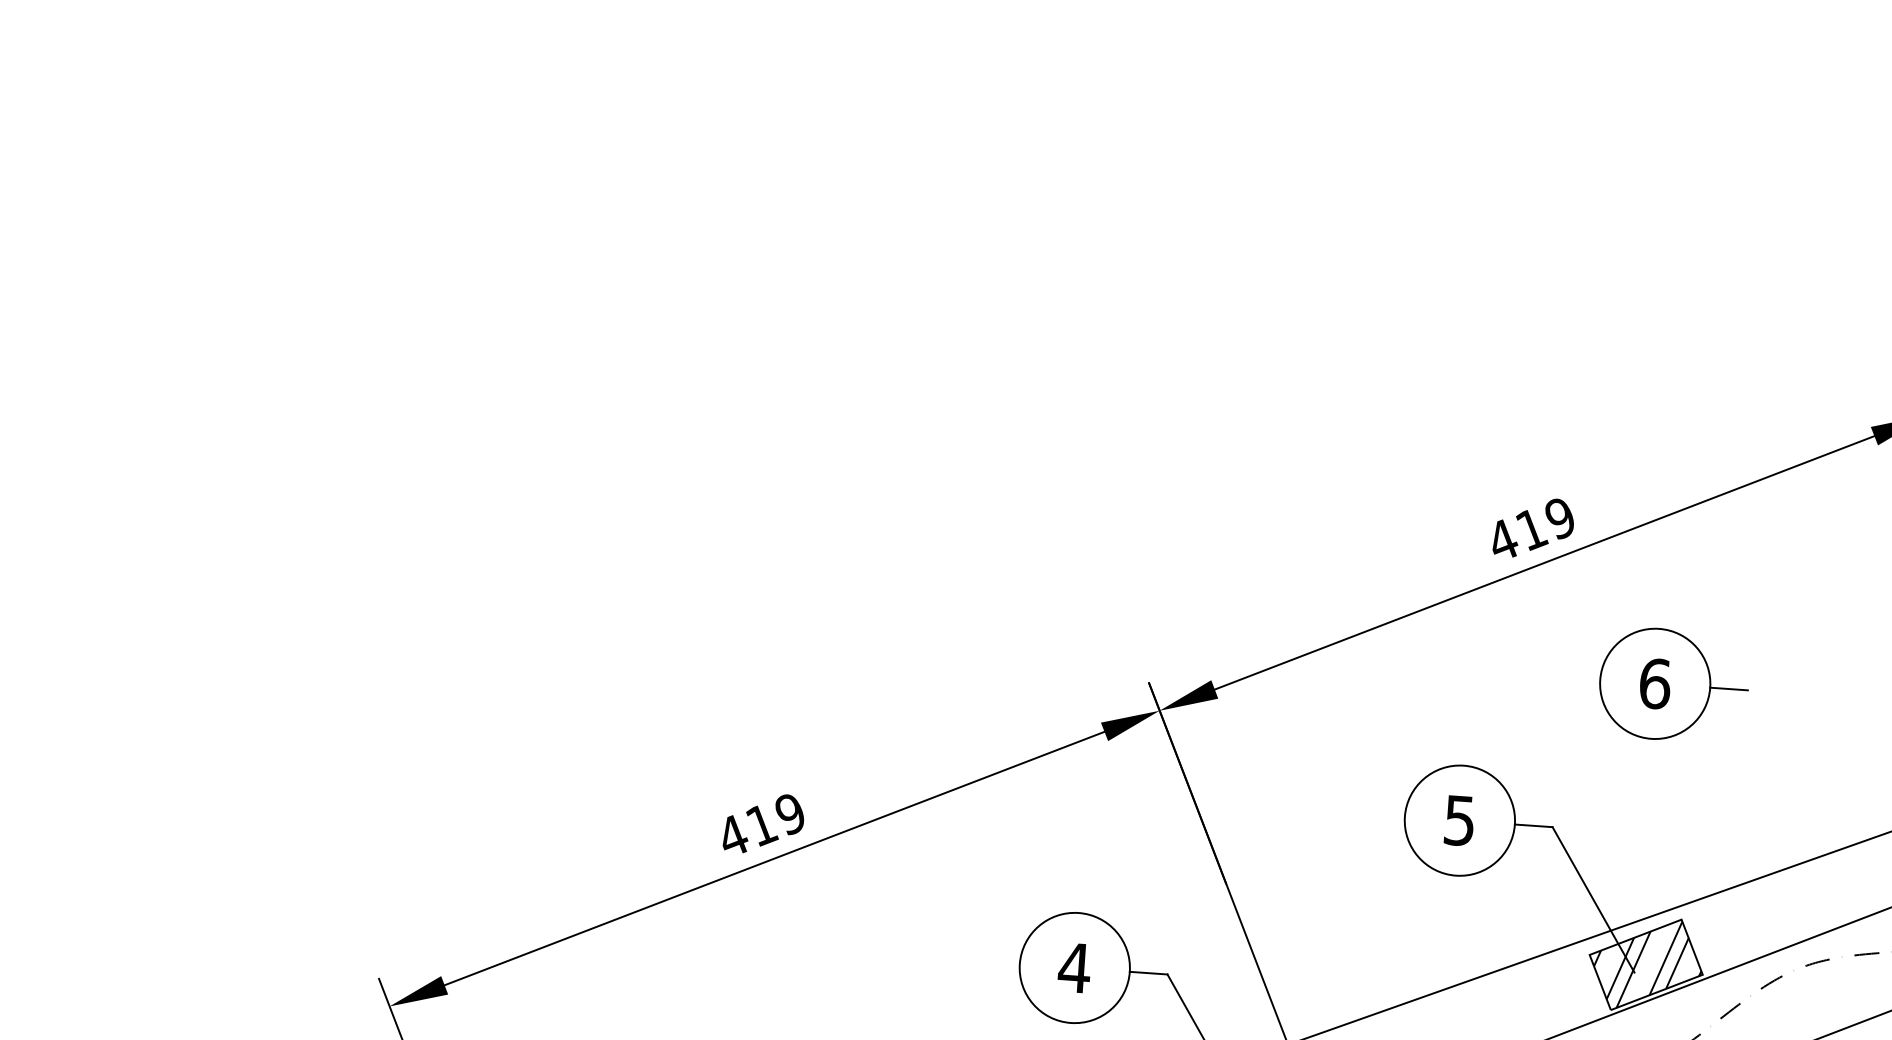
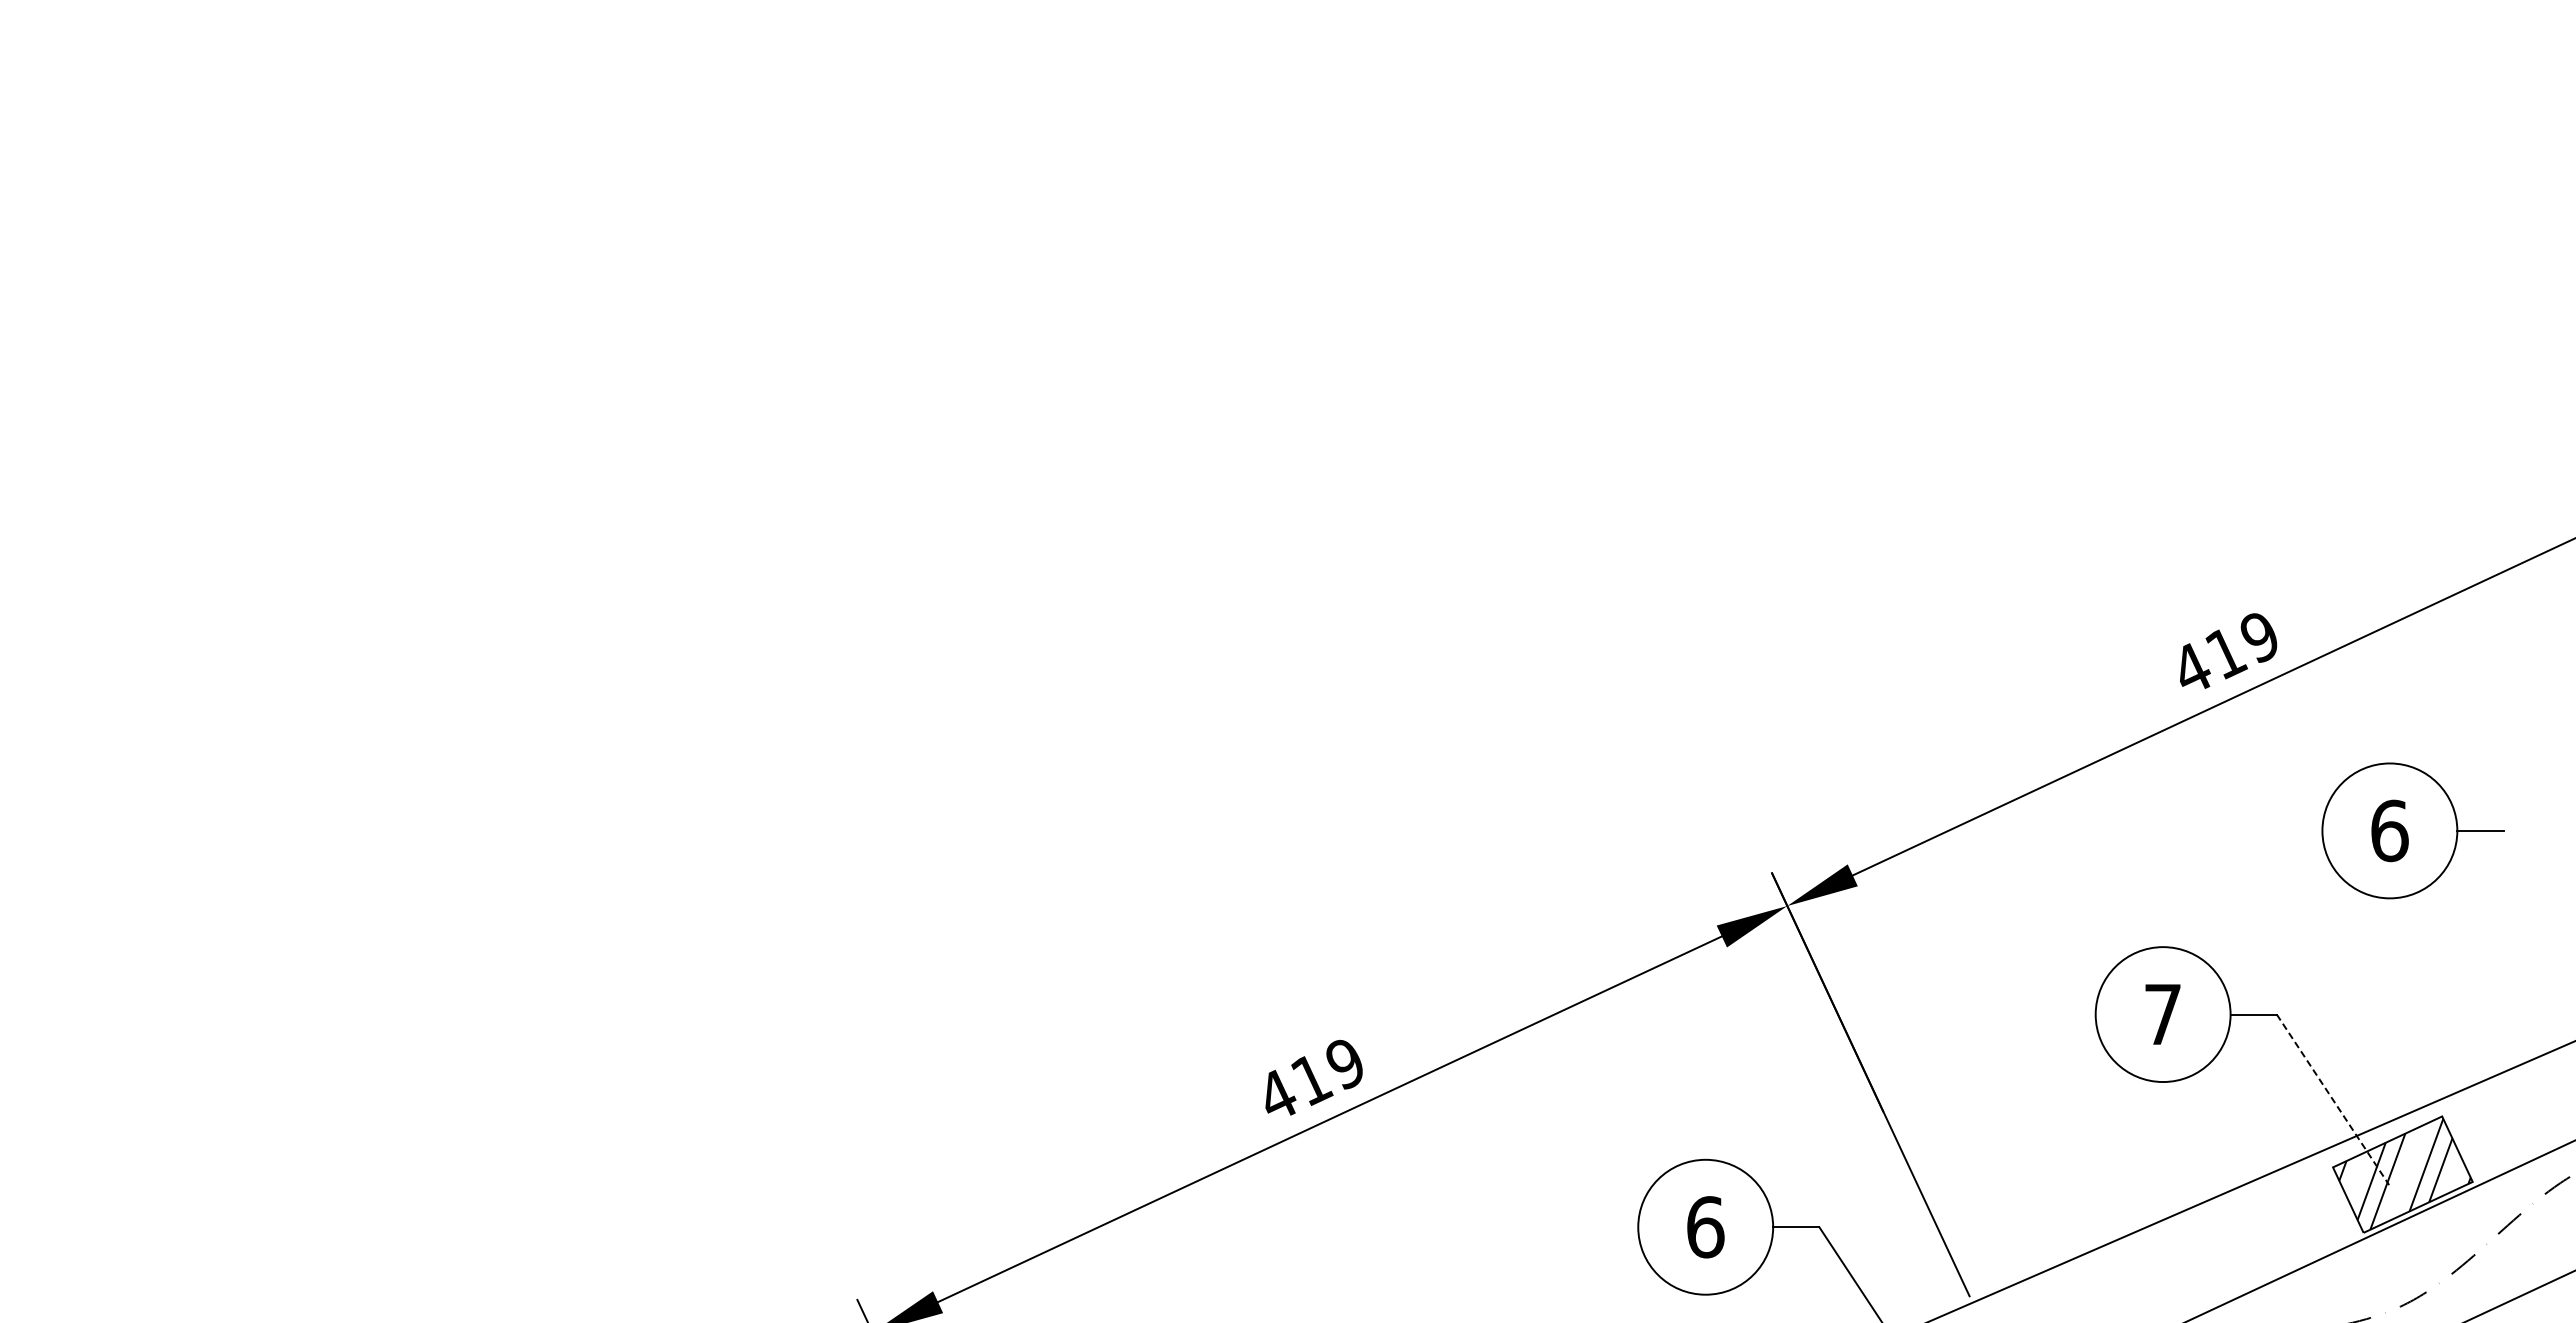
text: (1459, 820) -> (2162, 1014), 5 -> 7
line: (1593, 900) -> (2333, 1100), solid -> dashed
text: (1074, 968) -> (1705, 1227), 4 -> 6

